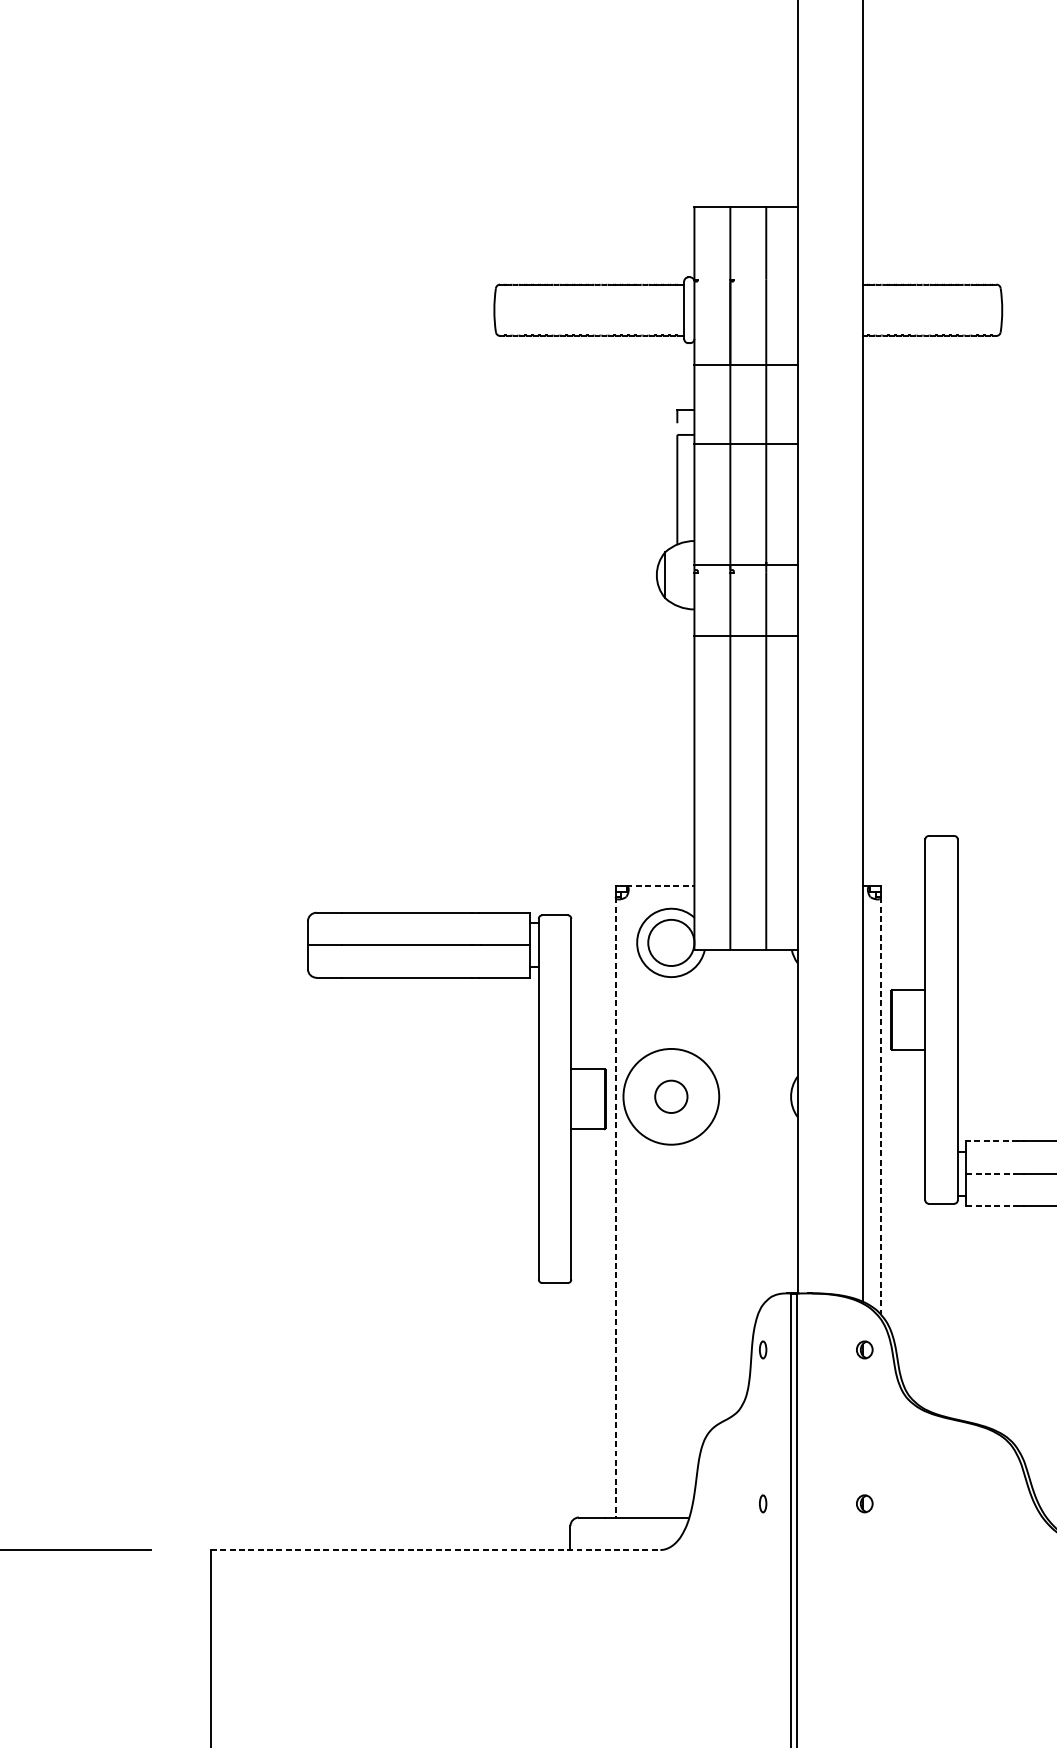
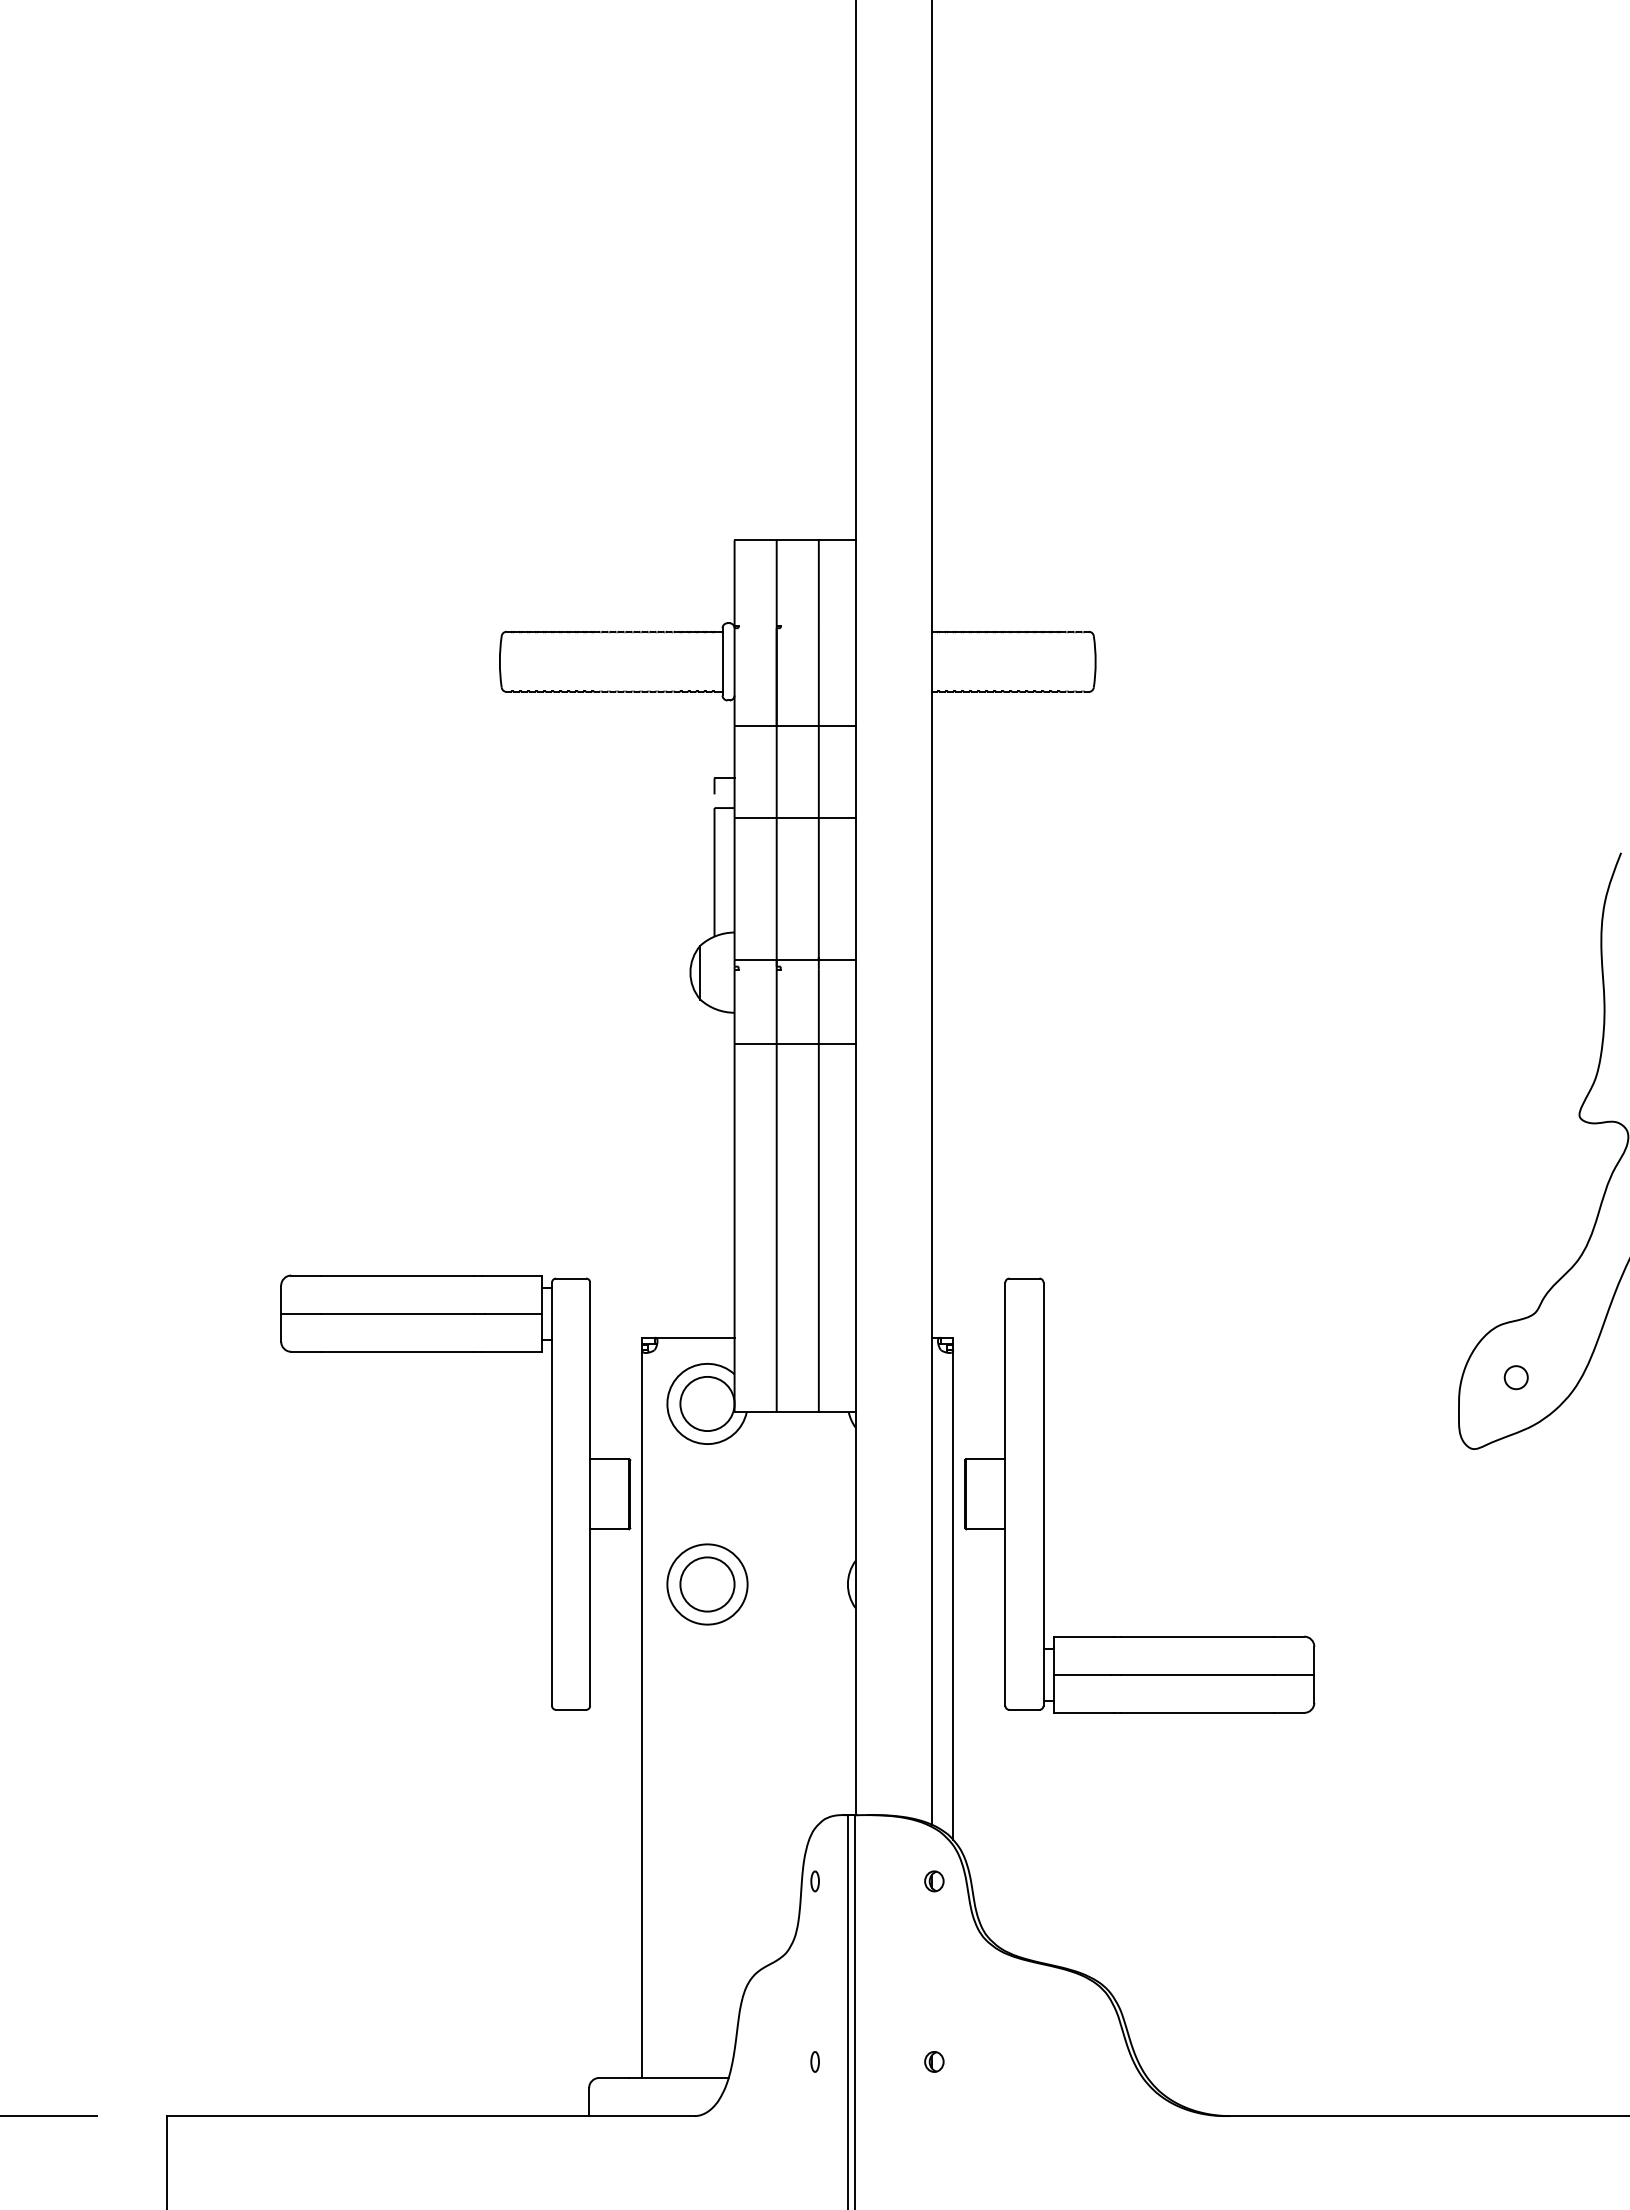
line: (660, 886) -> (694, 1337), dashed -> solid
circle: (671, 1096) -> (707, 1584), size x0.71
circle: (671, 1096) -> (707, 1584), size x1.43
part: (538, 1097) -> (551, 1492), moved
line: (881, 1106) -> (953, 1595), dashed -> solid
line: (991, 1141) -> (1083, 1636), dashed -> solid
line: (991, 1173) -> (1082, 1674), dashed -> solid
line: (992, 1205) -> (1084, 1712), dashed -> solid
line: (615, 1207) -> (642, 1714), dashed -> solid
line: (435, 1550) -> (430, 2116), dashed -> solid

